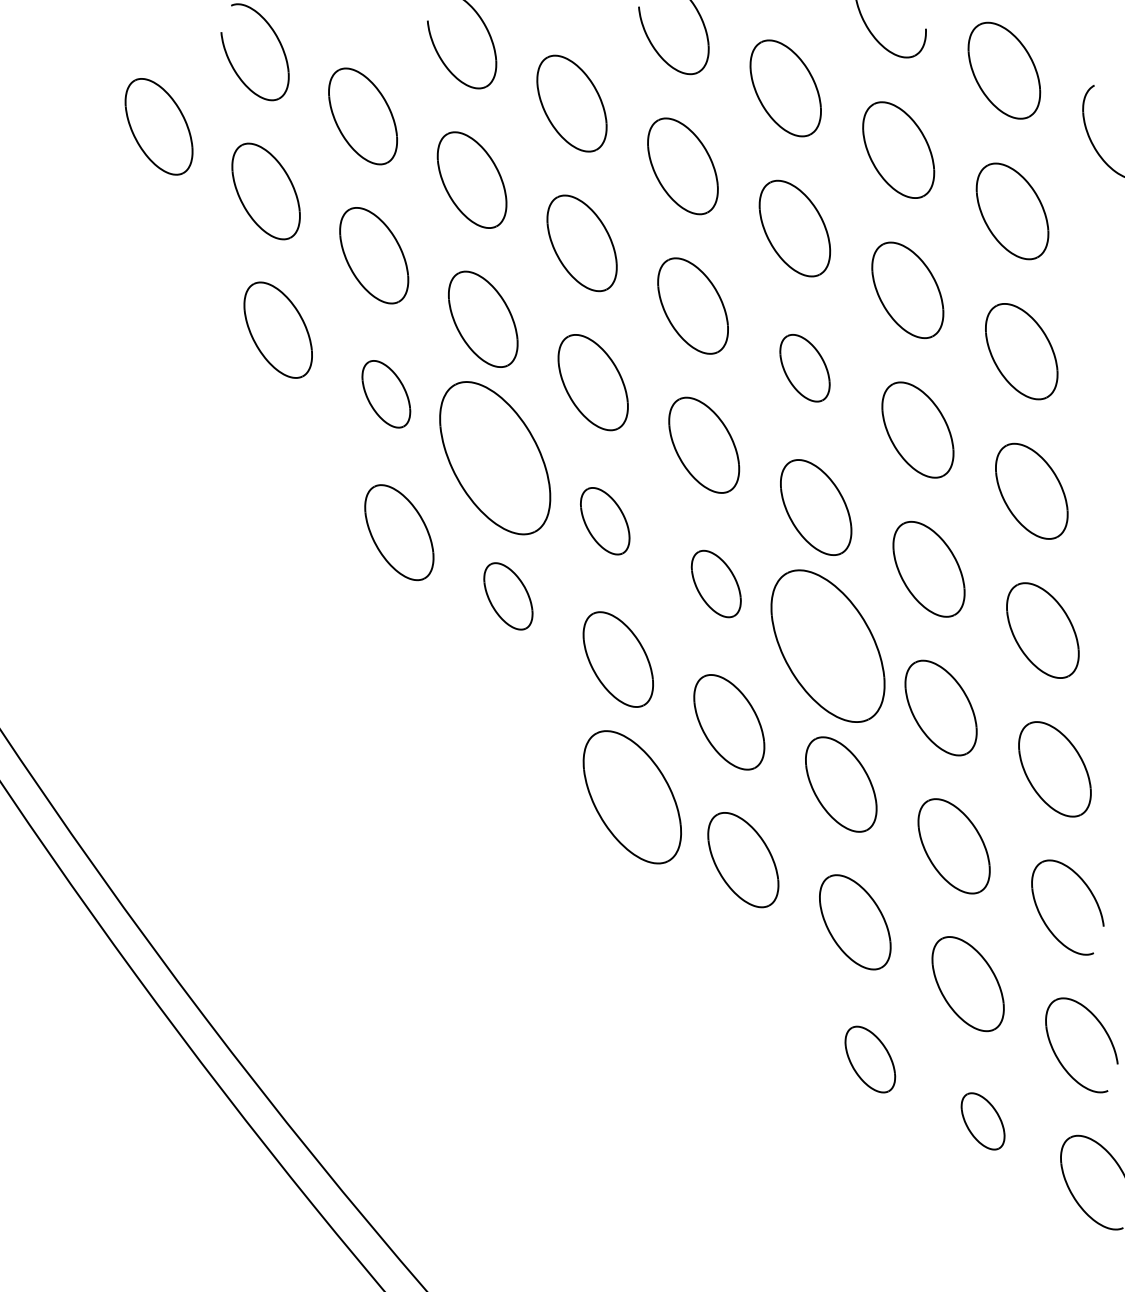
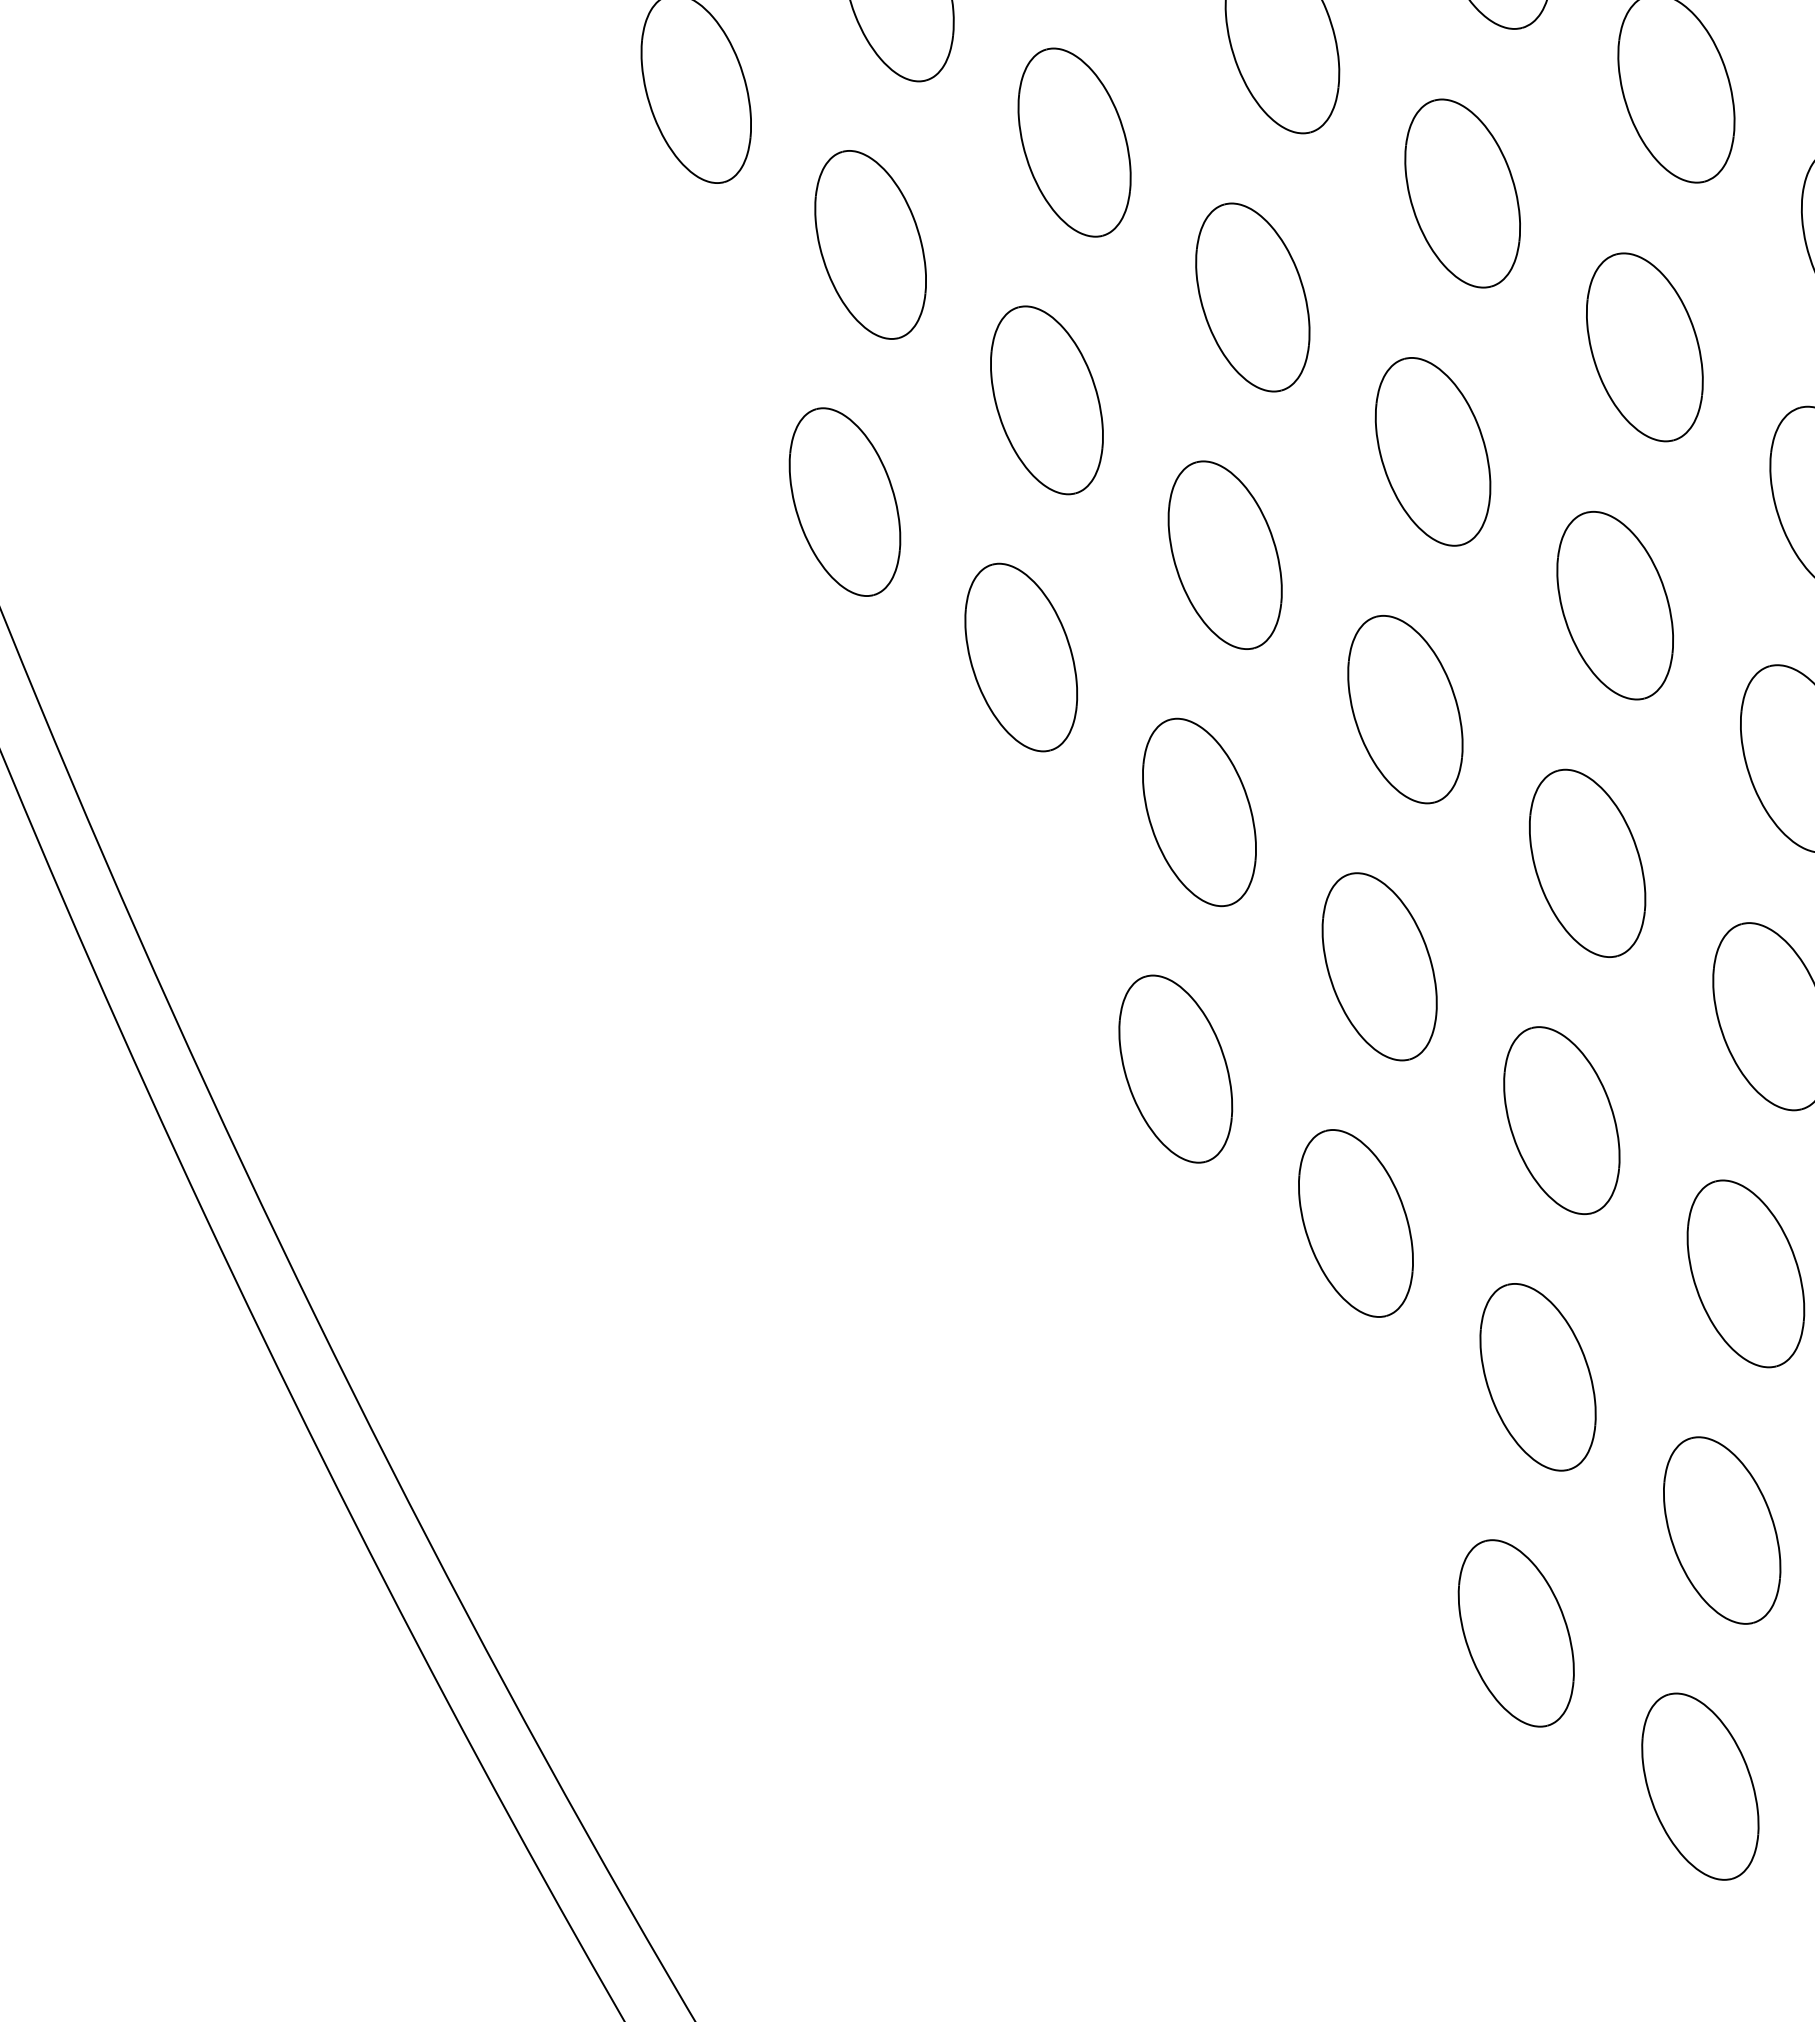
part: (804, 367) -> (1644, 345), size x1.43
part: (386, 393) -> (871, 243), size x1.43
part: (495, 457) -> (1047, 399), size x0.62
part: (604, 520) -> (1224, 553), size x1.43
part: (716, 583) -> (1406, 708), size x1.43
part: (508, 596) -> (1021, 657), size x1.43
part: (828, 646) -> (1588, 863), size x0.62
part: (632, 797) -> (1175, 1069), size x0.71
part: (870, 1059) -> (1516, 1633), size x1.43
part: (982, 1121) -> (1699, 1786), size x1.67

